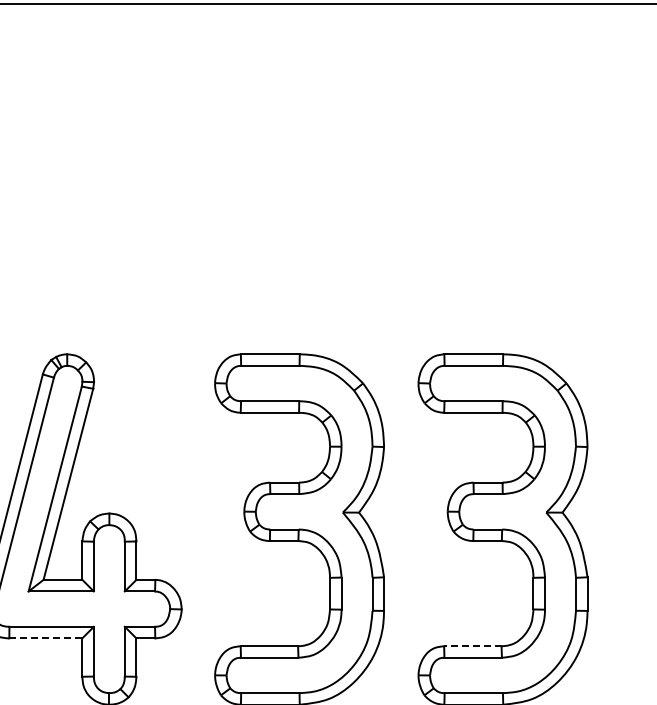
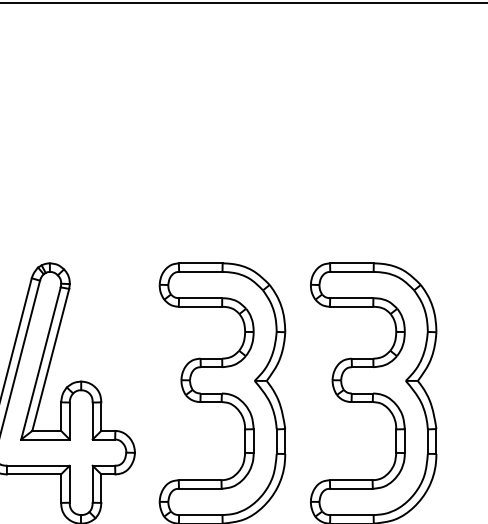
line: (45, 638) -> (33, 474), dashed -> solid
line: (472, 646) -> (350, 480), dashed -> solid

